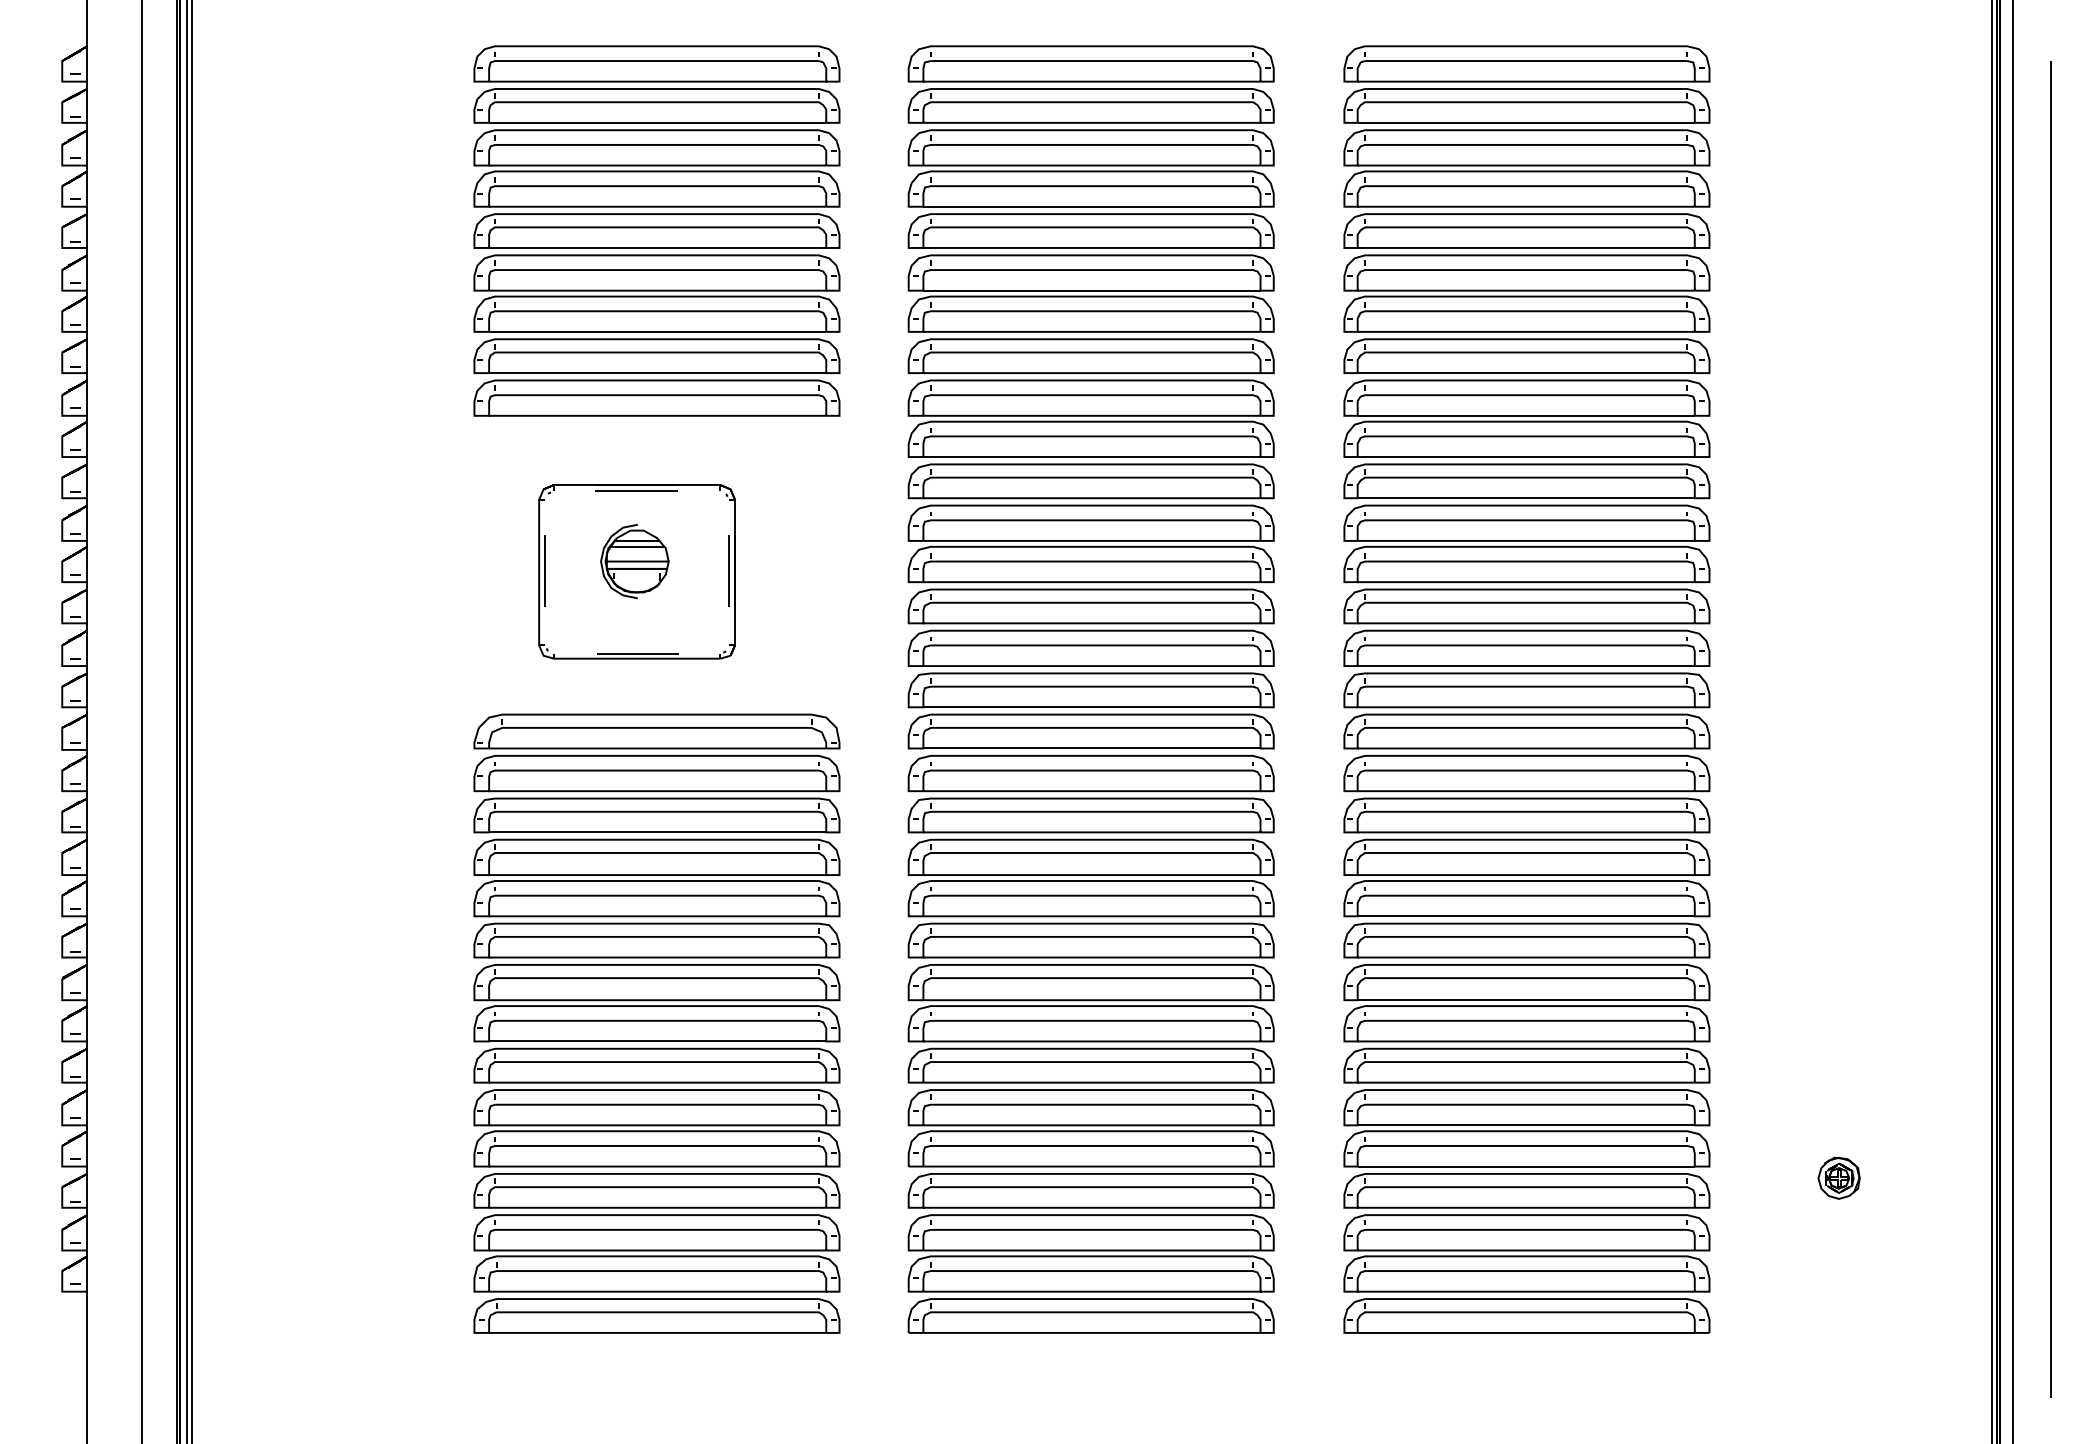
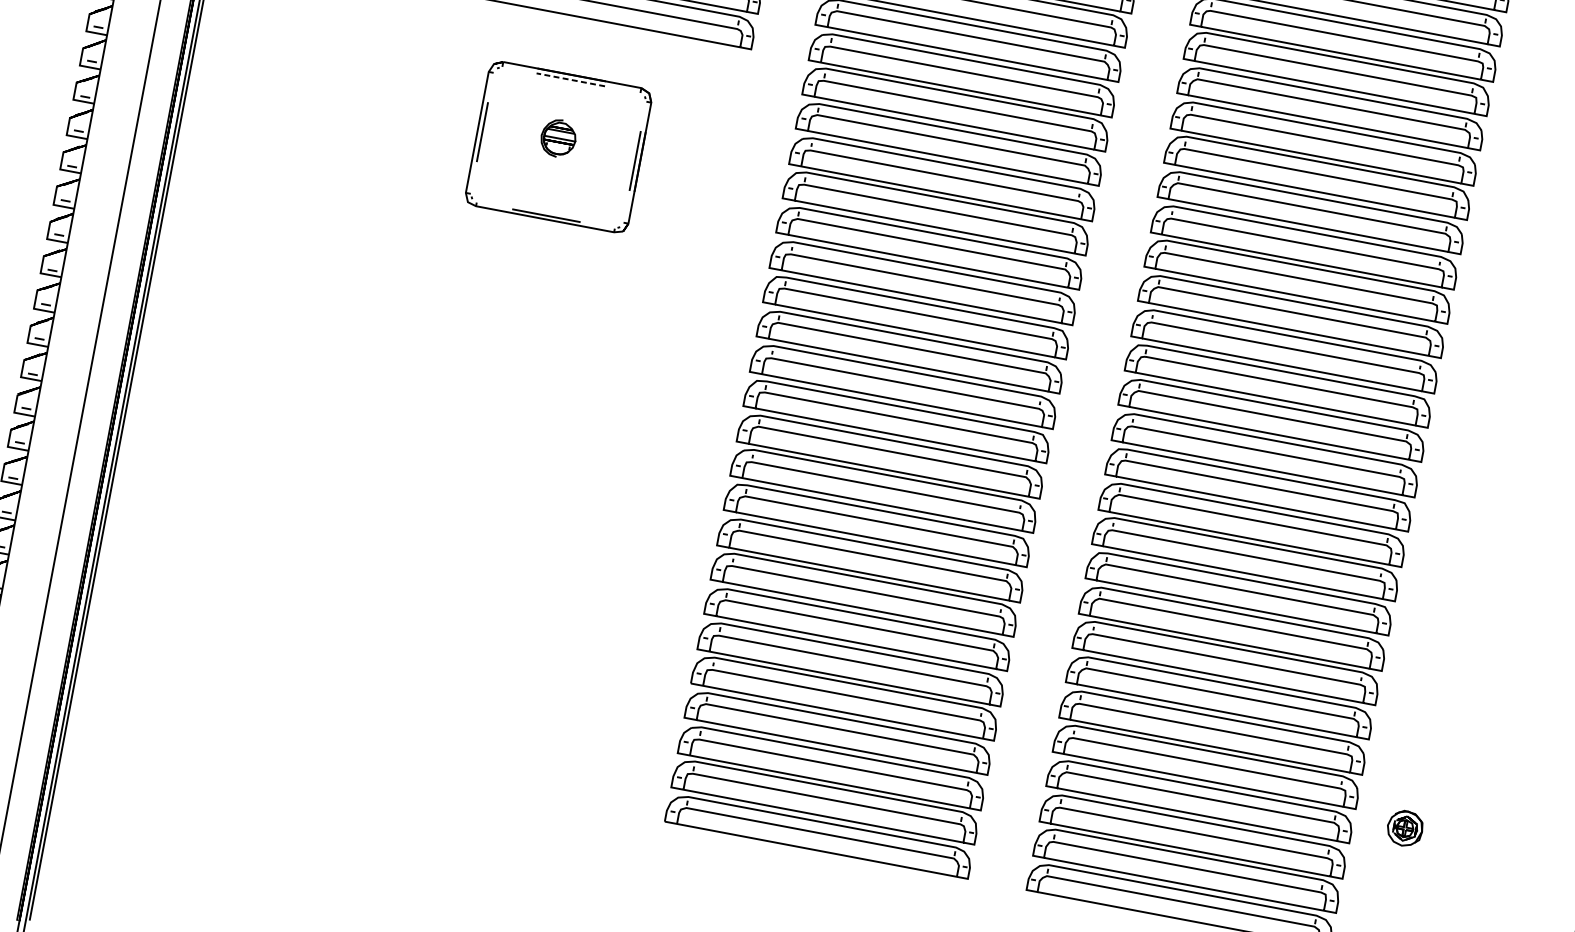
line: (635, 490) -> (570, 79), solid -> dashed
part: (634, 561) -> (558, 138), size x0.6
part: (656, 1023) -> (503, 525), removed
part: (1838, 1177) -> (1404, 827), moved

